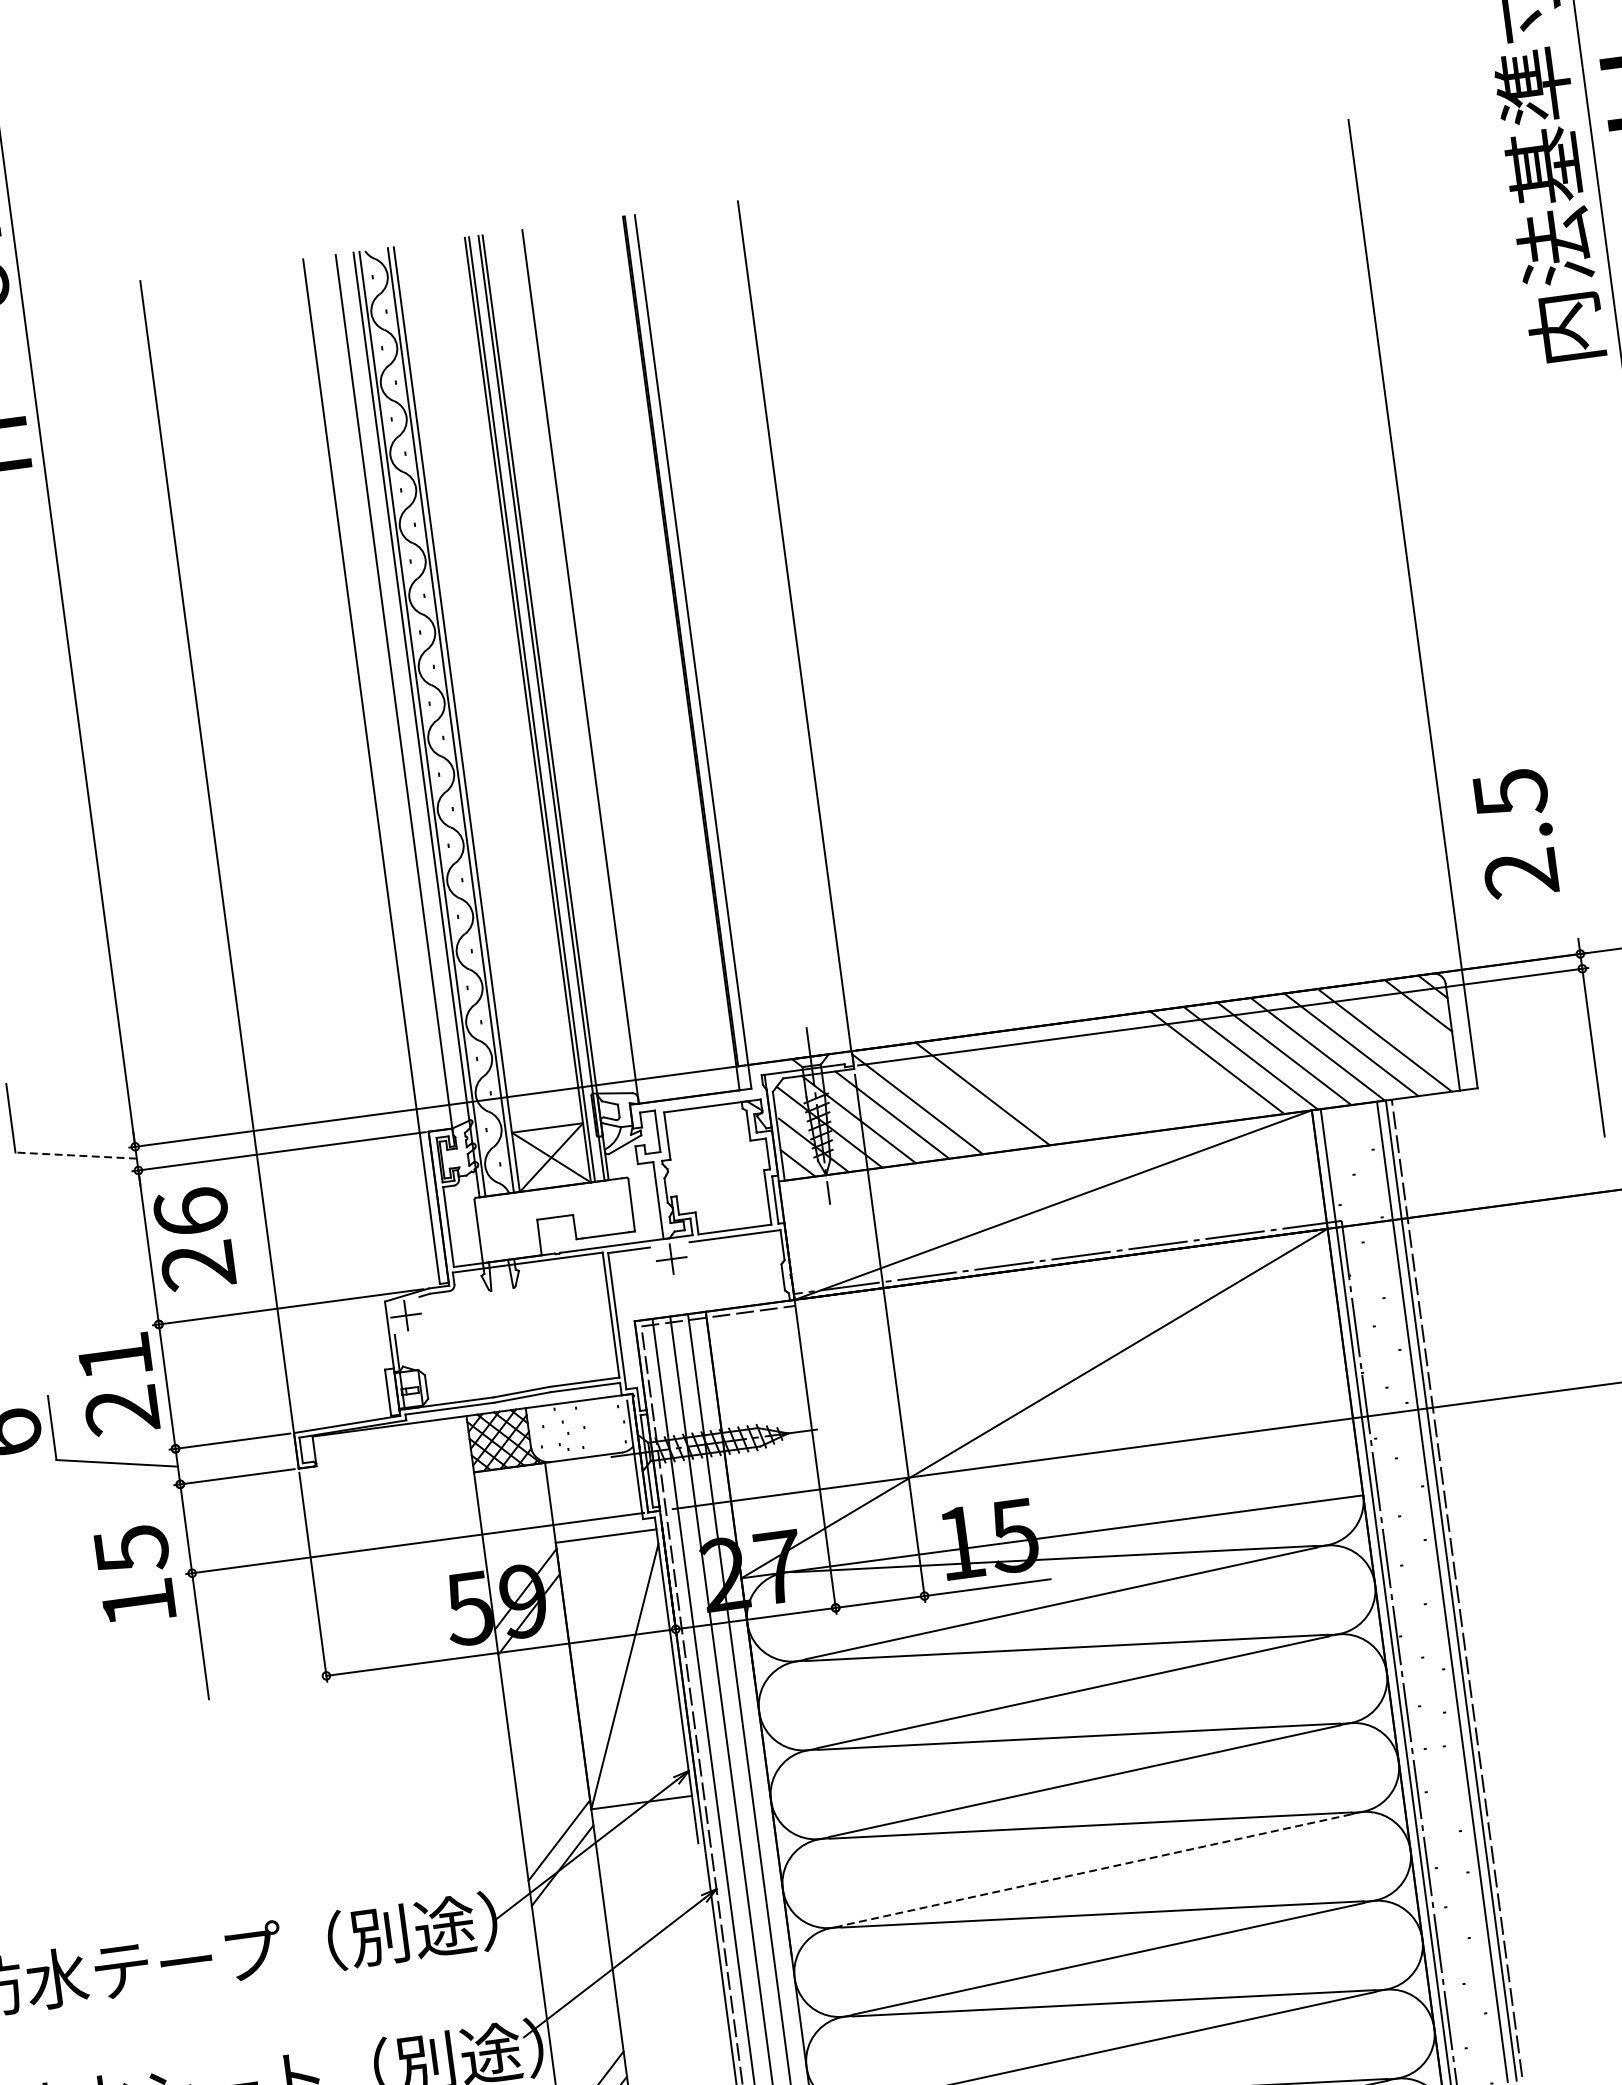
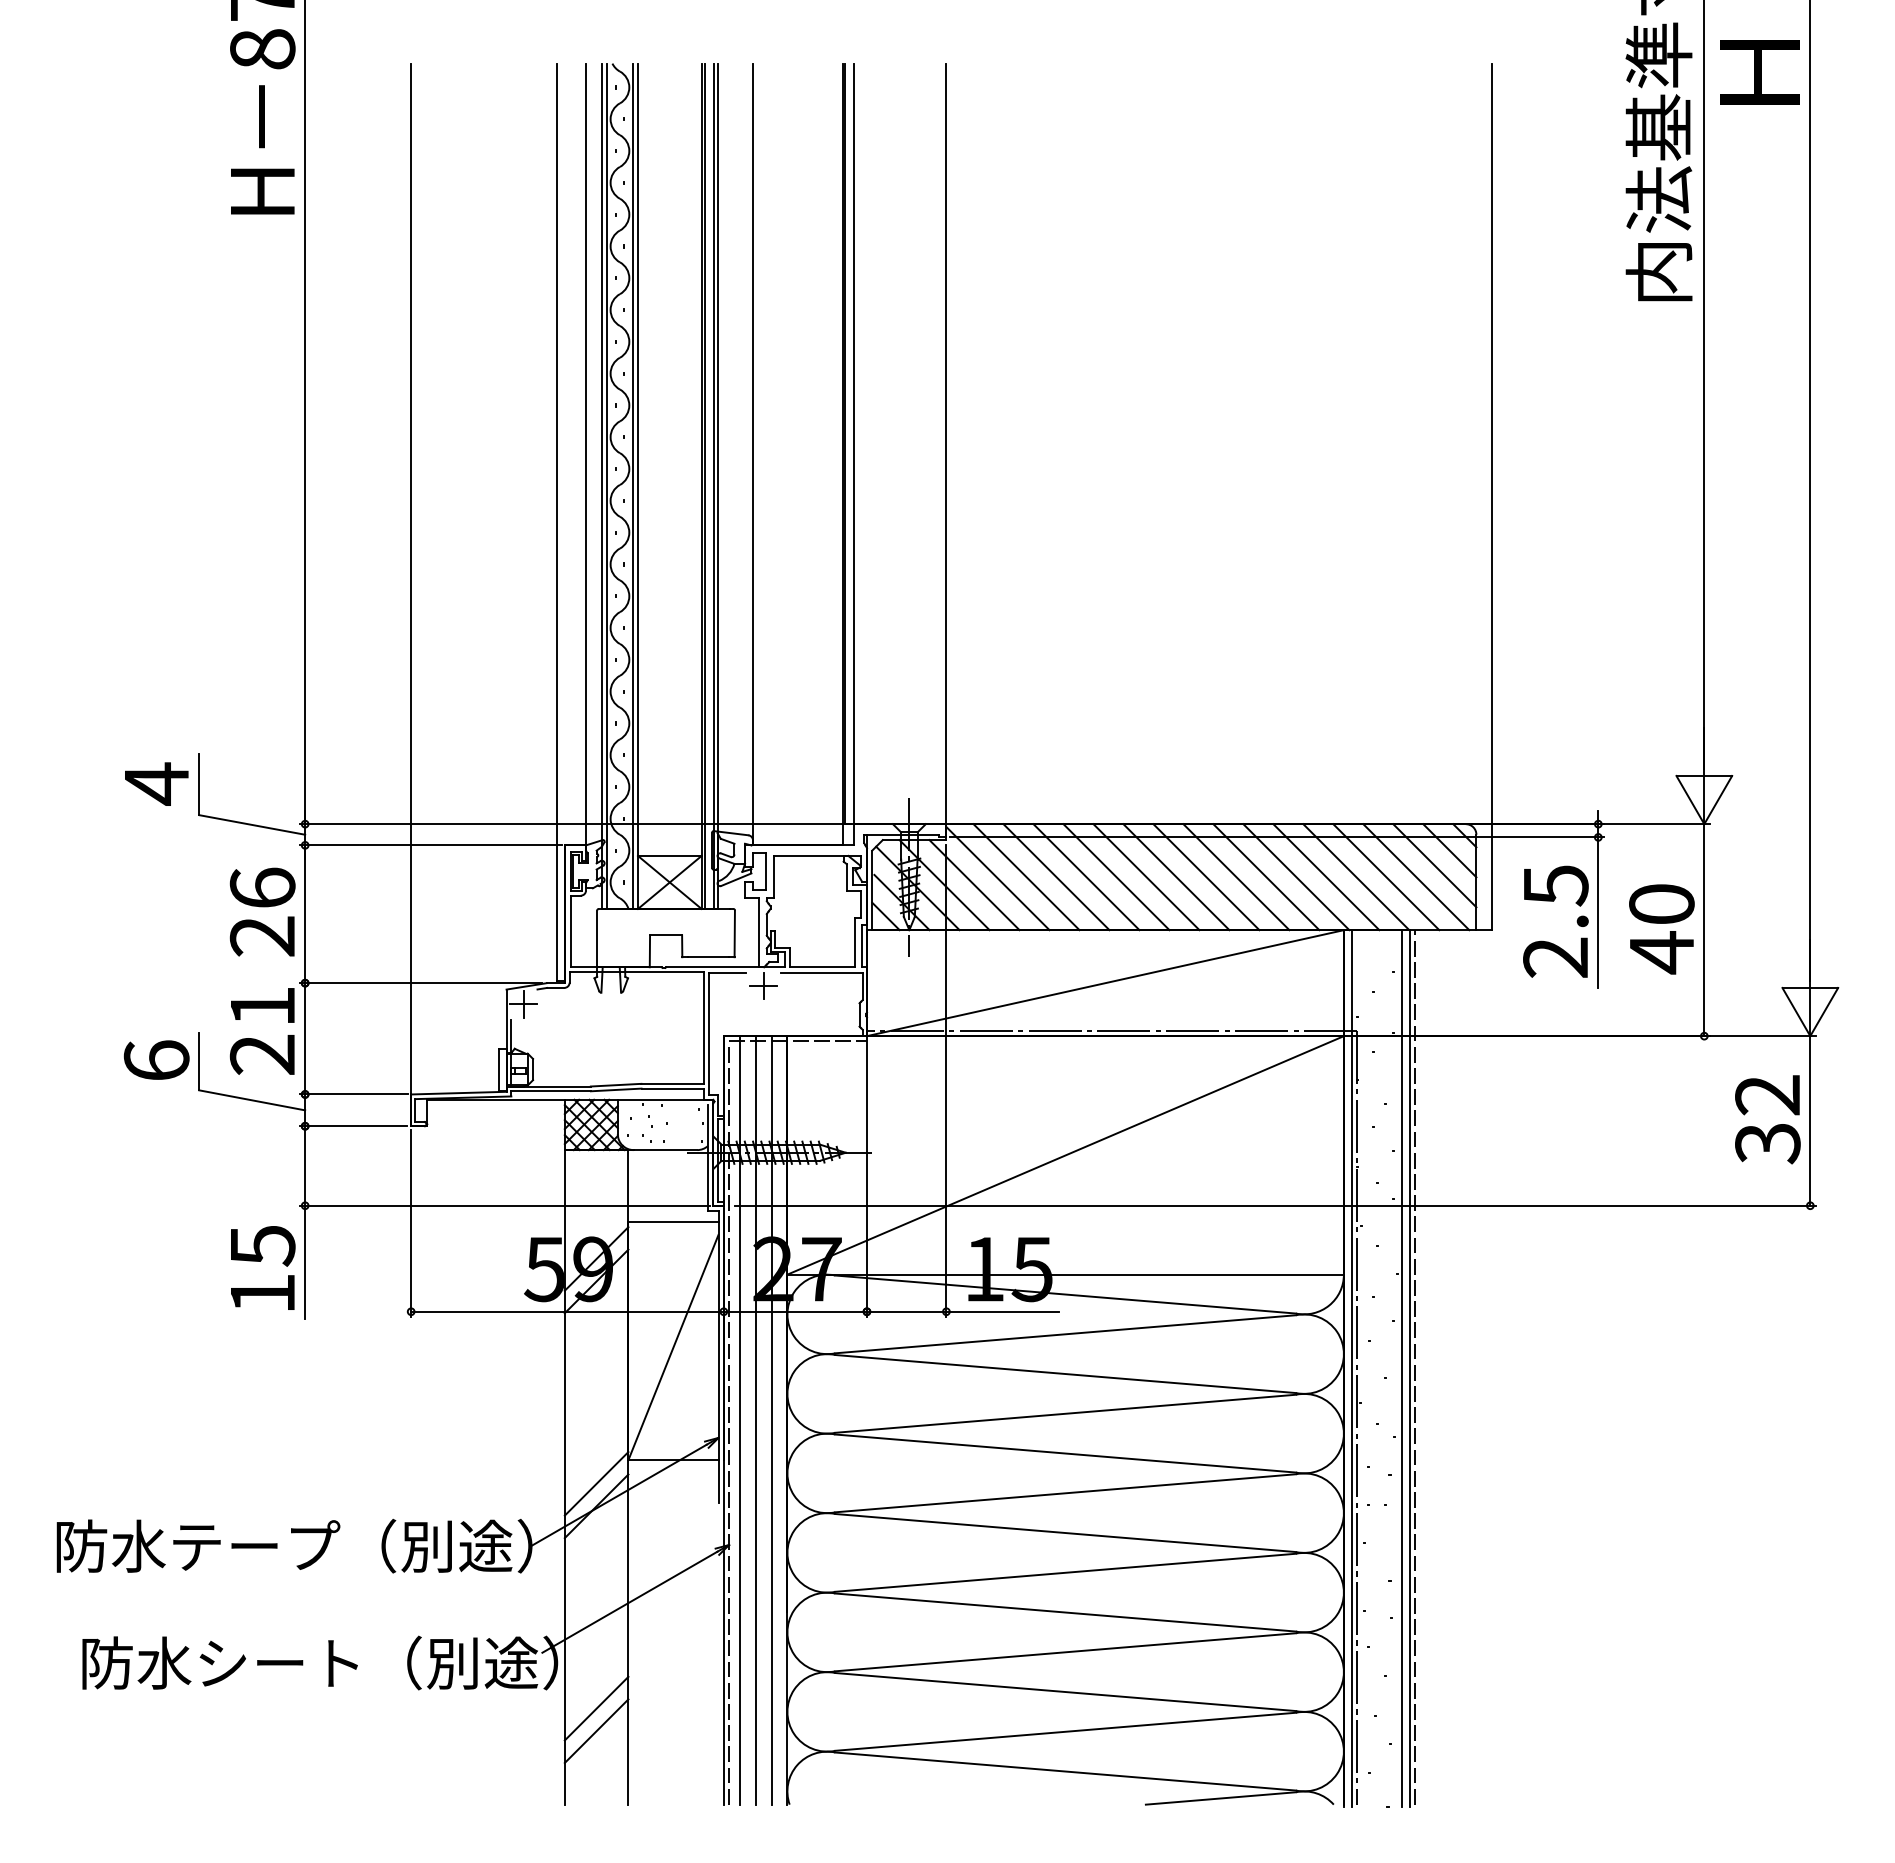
text: (1515, 833) -> (1555, 921), moved
line: (1403, 1024) -> (1434, 865), added
line: (1183, 1067) -> (1236, 877), added
line: (1150, 1072) -> (1206, 877), added
line: (1116, 1076) -> (1176, 877), added
line: (1083, 1080) -> (1146, 877), added
line: (1049, 1085) -> (1116, 877), added
line: (1016, 1089) -> (1086, 877), added
line: (949, 1098) -> (1026, 877), added
line: (76, 1155) -> (252, 824), dashed -> solid
text: (194, 1238) -> (262, 911), moved
text: (135, 1573) -> (263, 1267), moved
line: (1096, 1869) -> (1065, 1572), dashed -> solid

